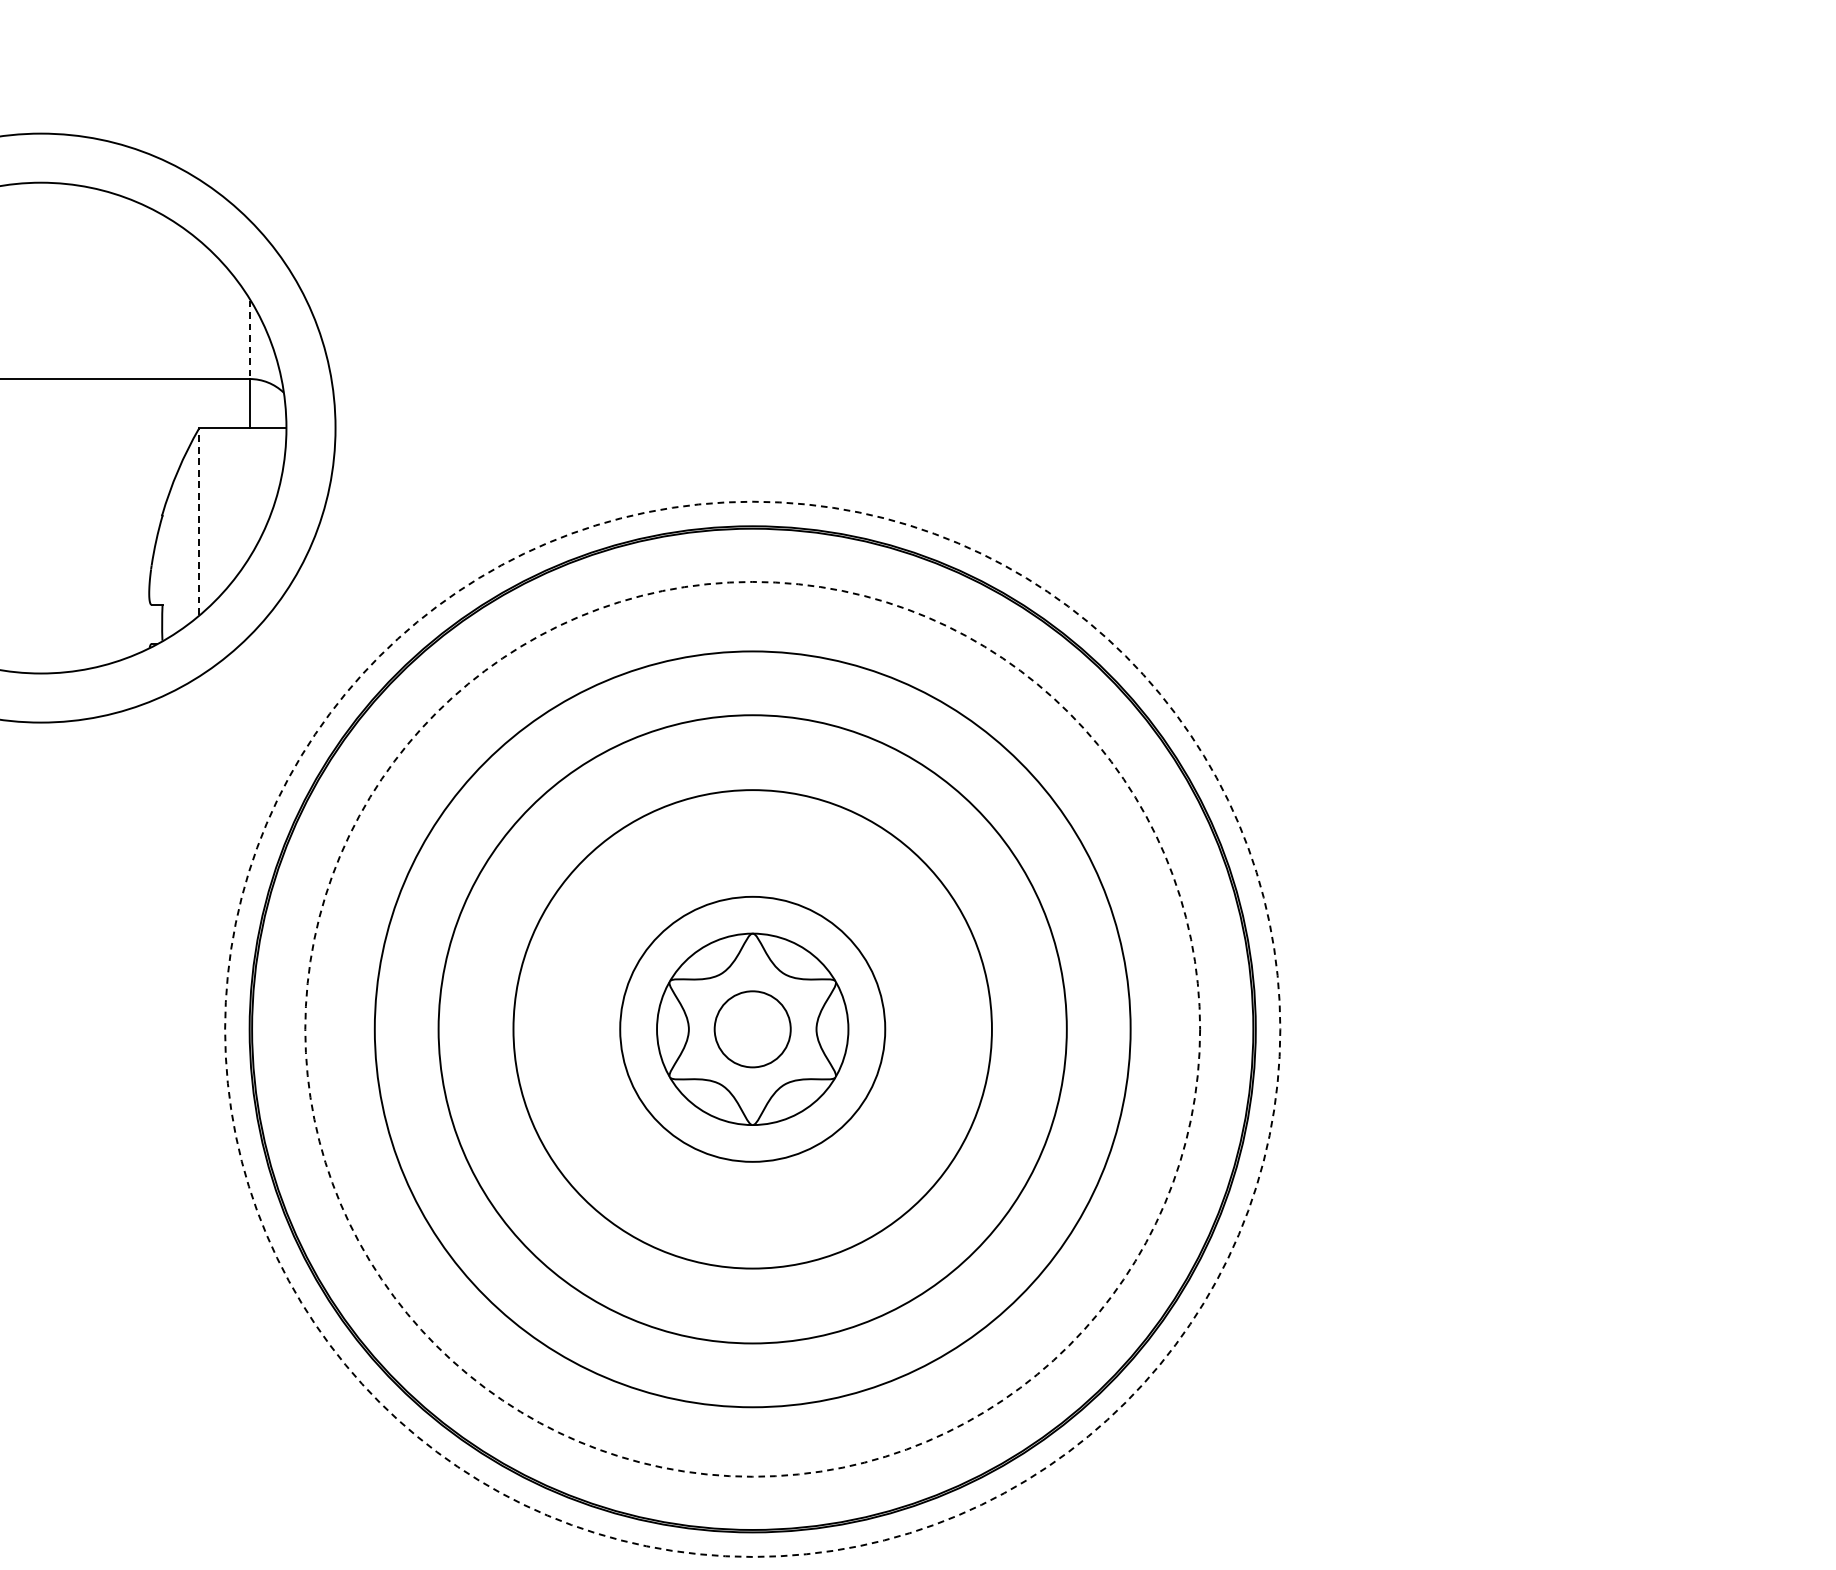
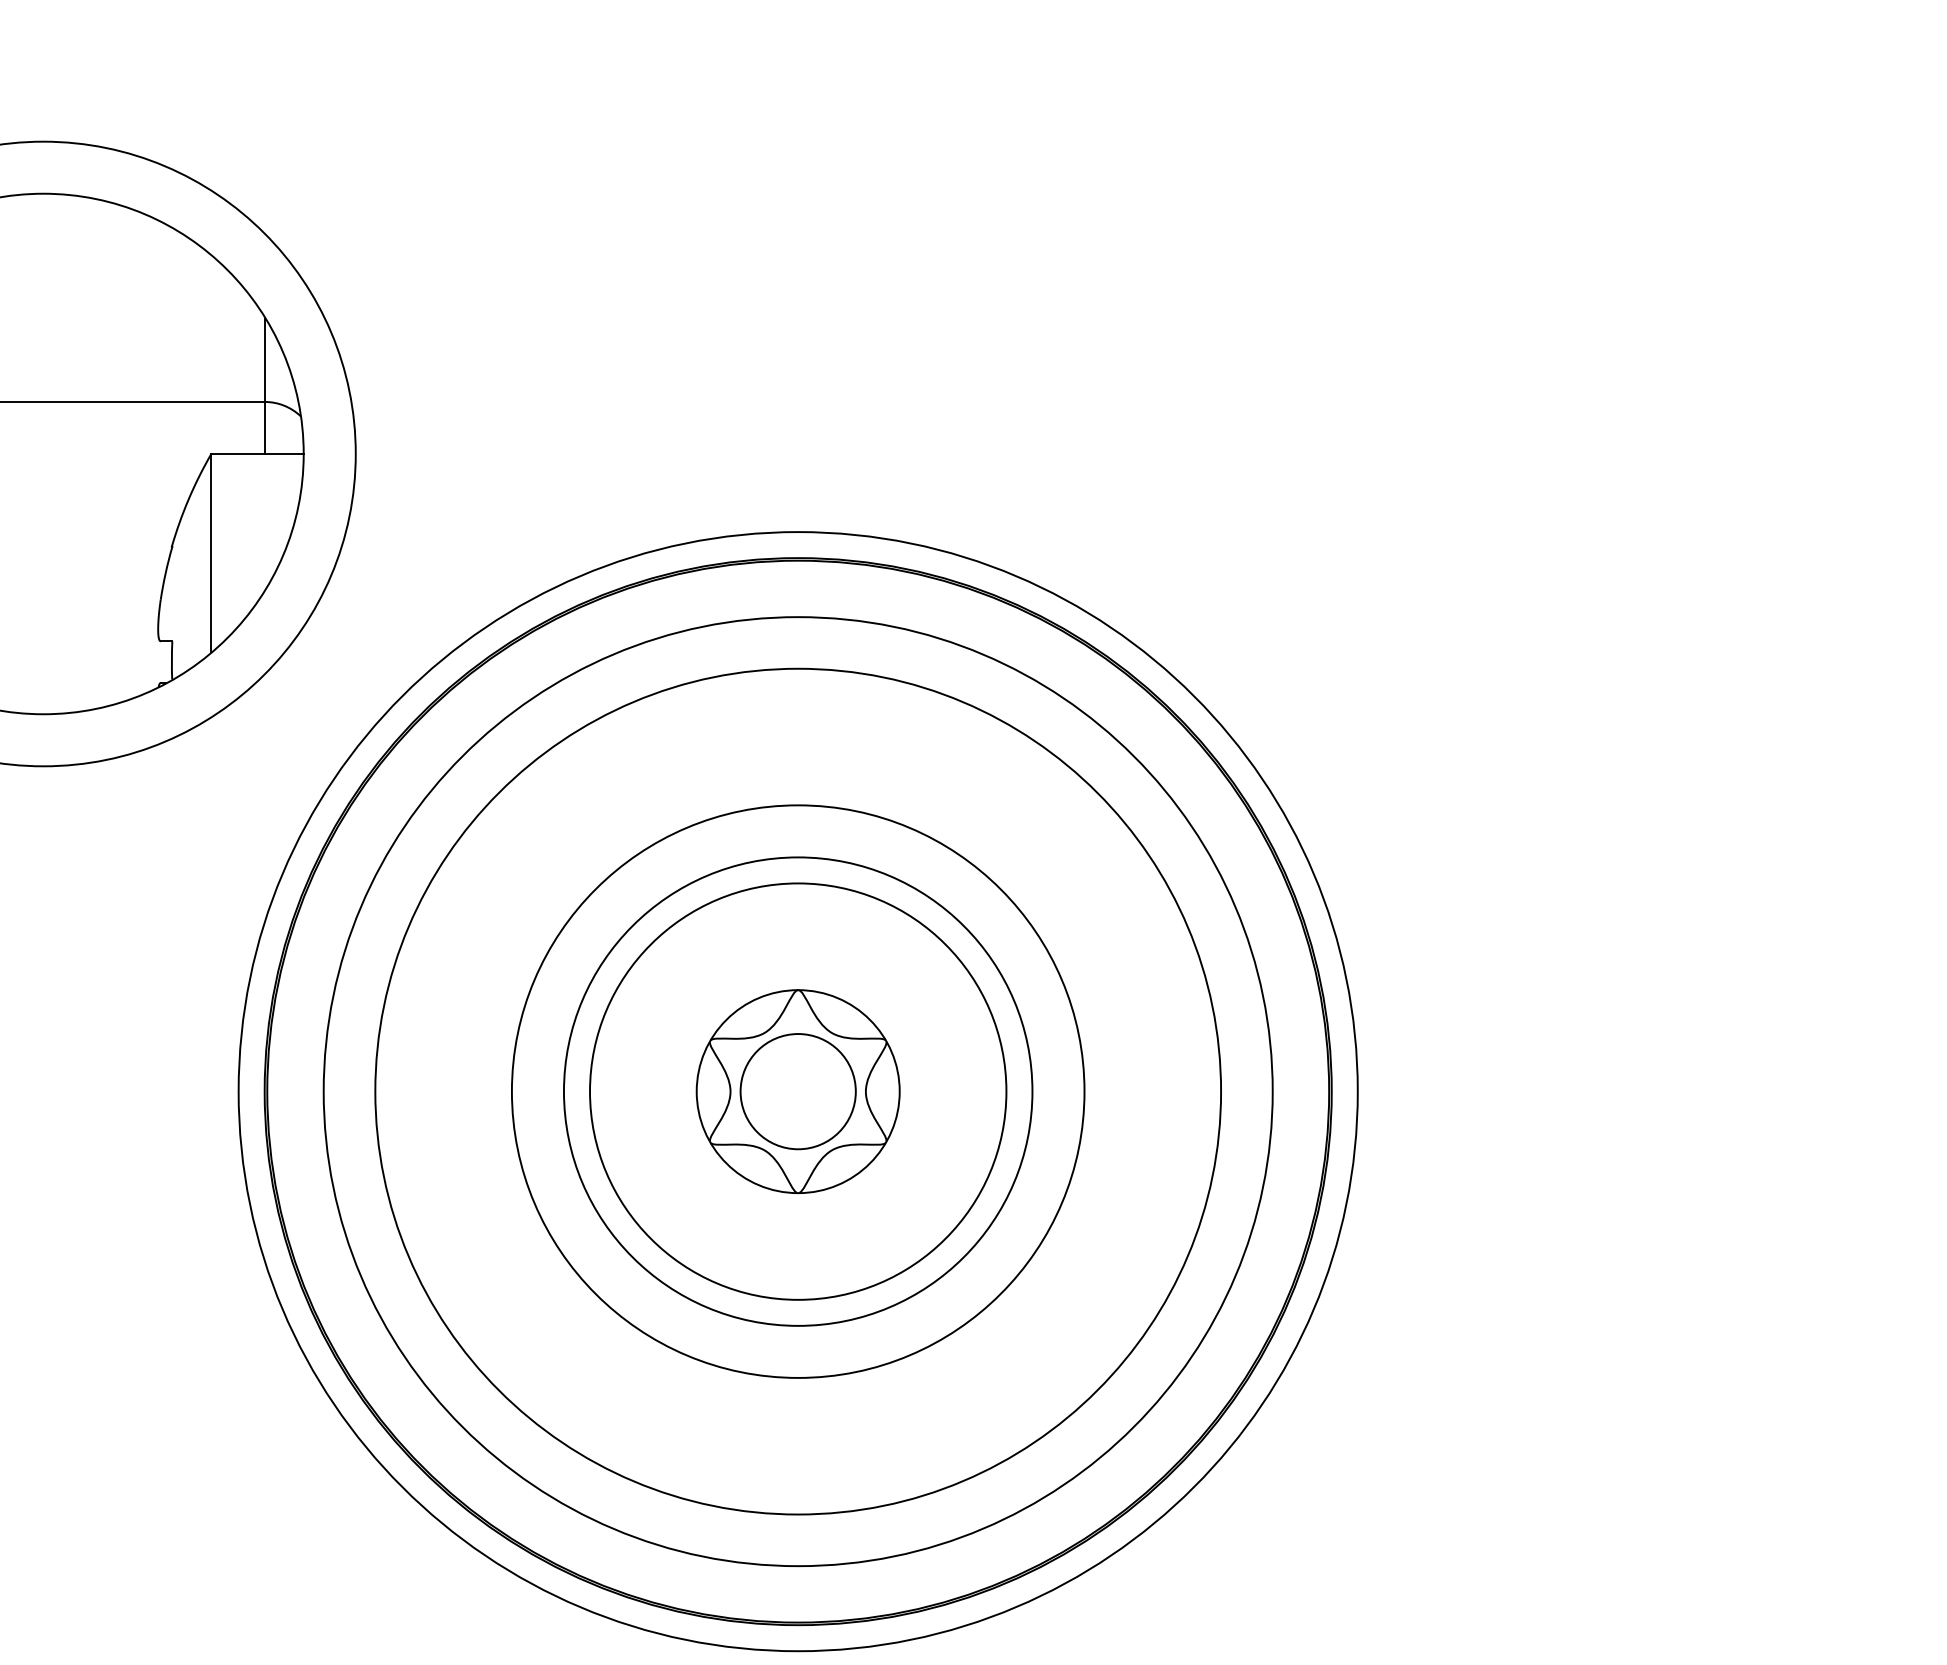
line: (249, 339) -> (264, 360), dashed -> solid
line: (199, 520) -> (211, 552), dashed -> solid
circle: (752, 1029) -> (797, 1091), dashed -> solid
circle: (752, 1029) -> (797, 1091), dashed -> solid
circle: (752, 1029) -> (797, 1091), size x0.71
circle: (752, 1029) -> (797, 1091), size x1.43
circle: (752, 1029) -> (797, 1091), size x1.67
circle: (752, 1029) -> (798, 1091), size x0.62
circle: (752, 1029) -> (798, 1091), size x1.67

